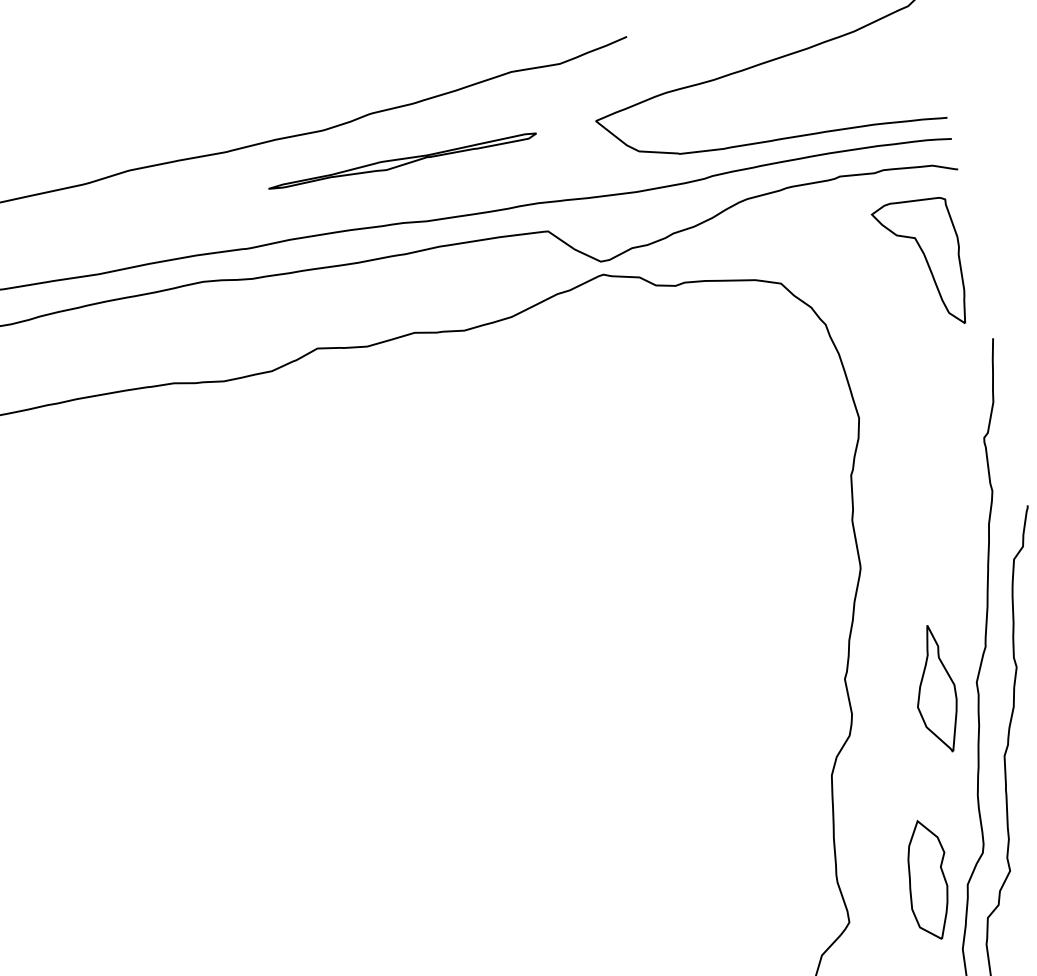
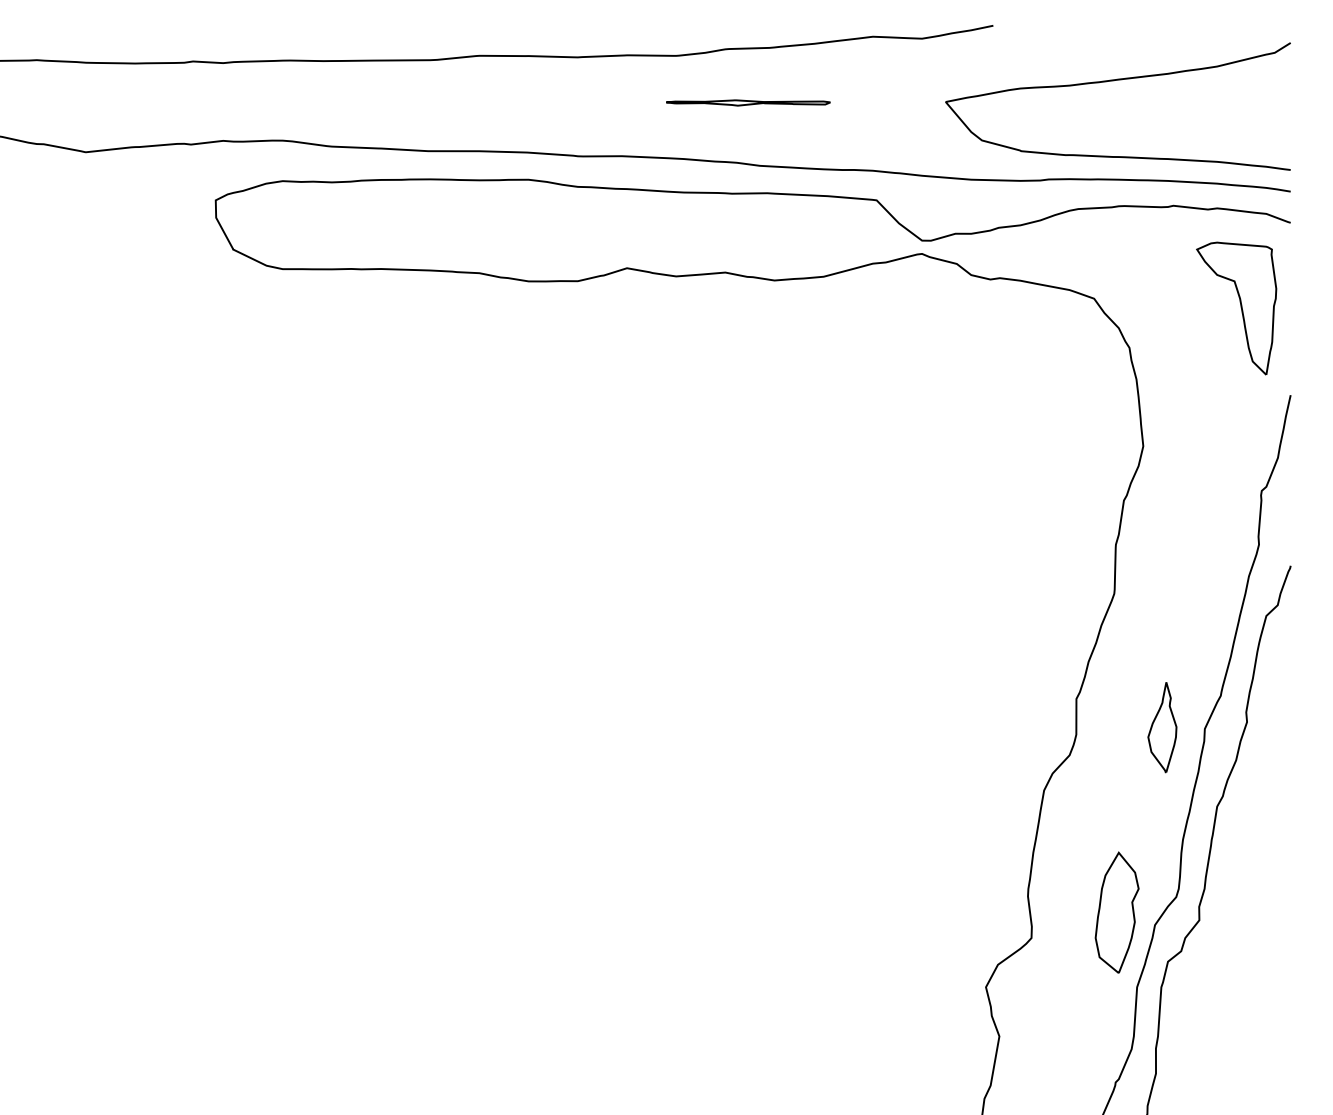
part: (402, 161) -> (748, 102), size x0.6
part: (934, 689) -> (1162, 727), size x0.7

